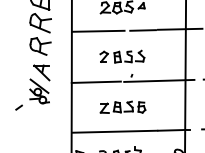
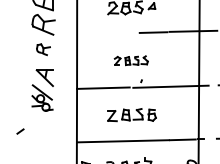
line: (98, 30) -> (105, 32), removed
part: (40, 46) -> (43, 49), size x0.6
part: (122, 56) -> (131, 60), size x0.7
line: (18, 107) -> (19, 131), moved

